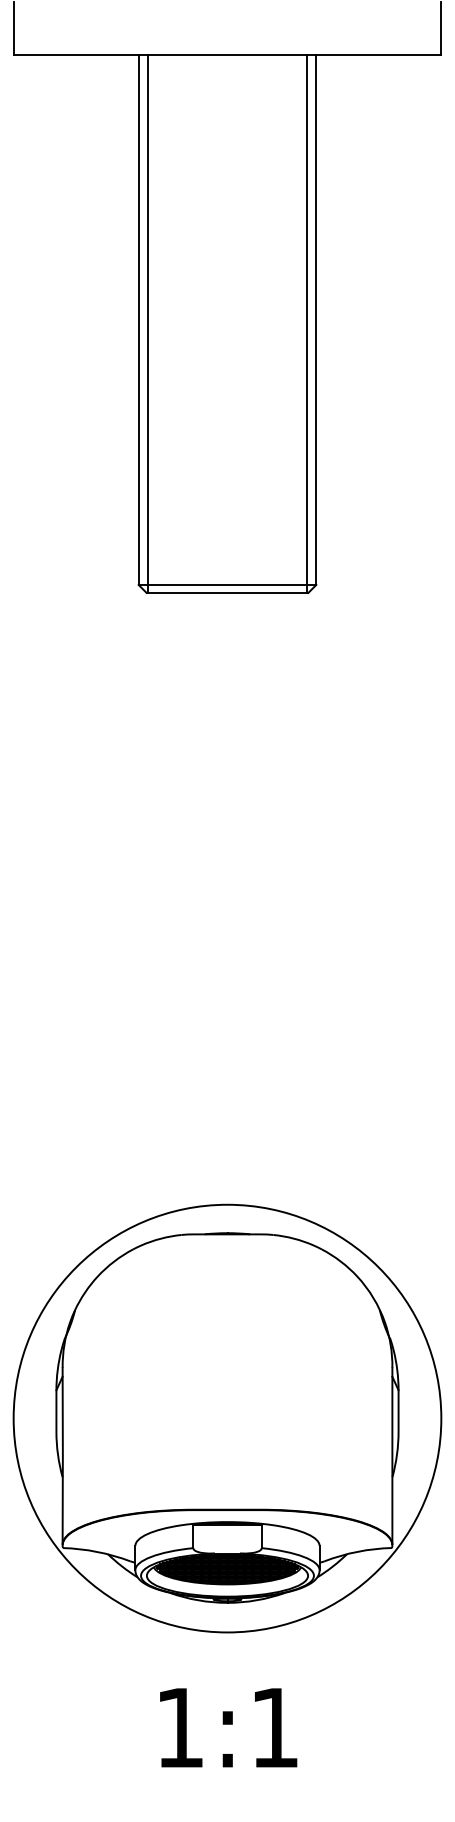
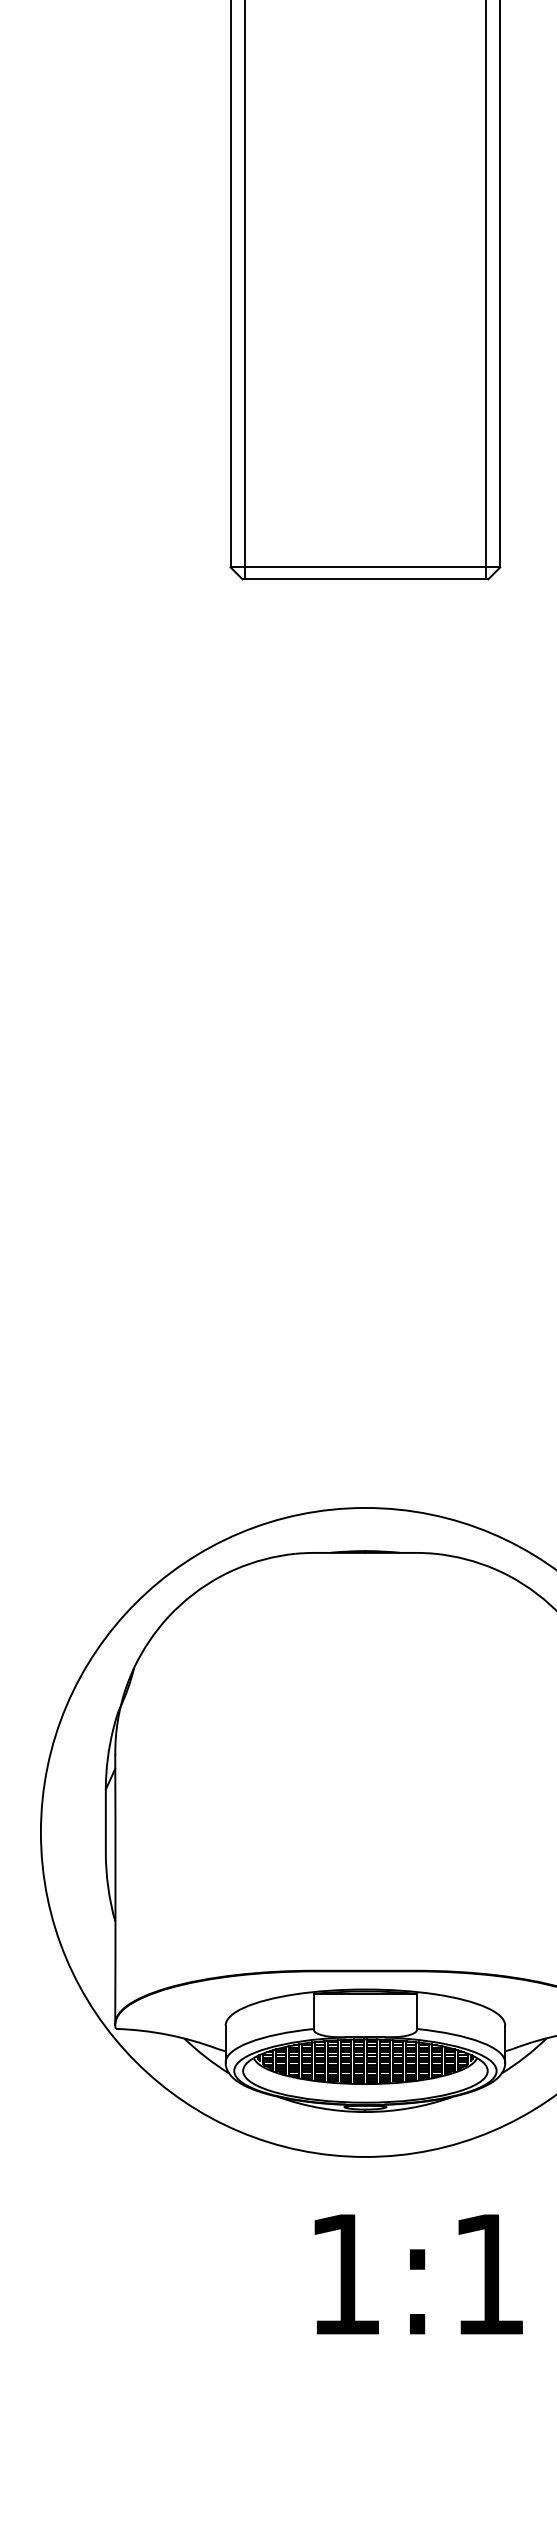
text: (228, 1727) -> (418, 2273), moved

